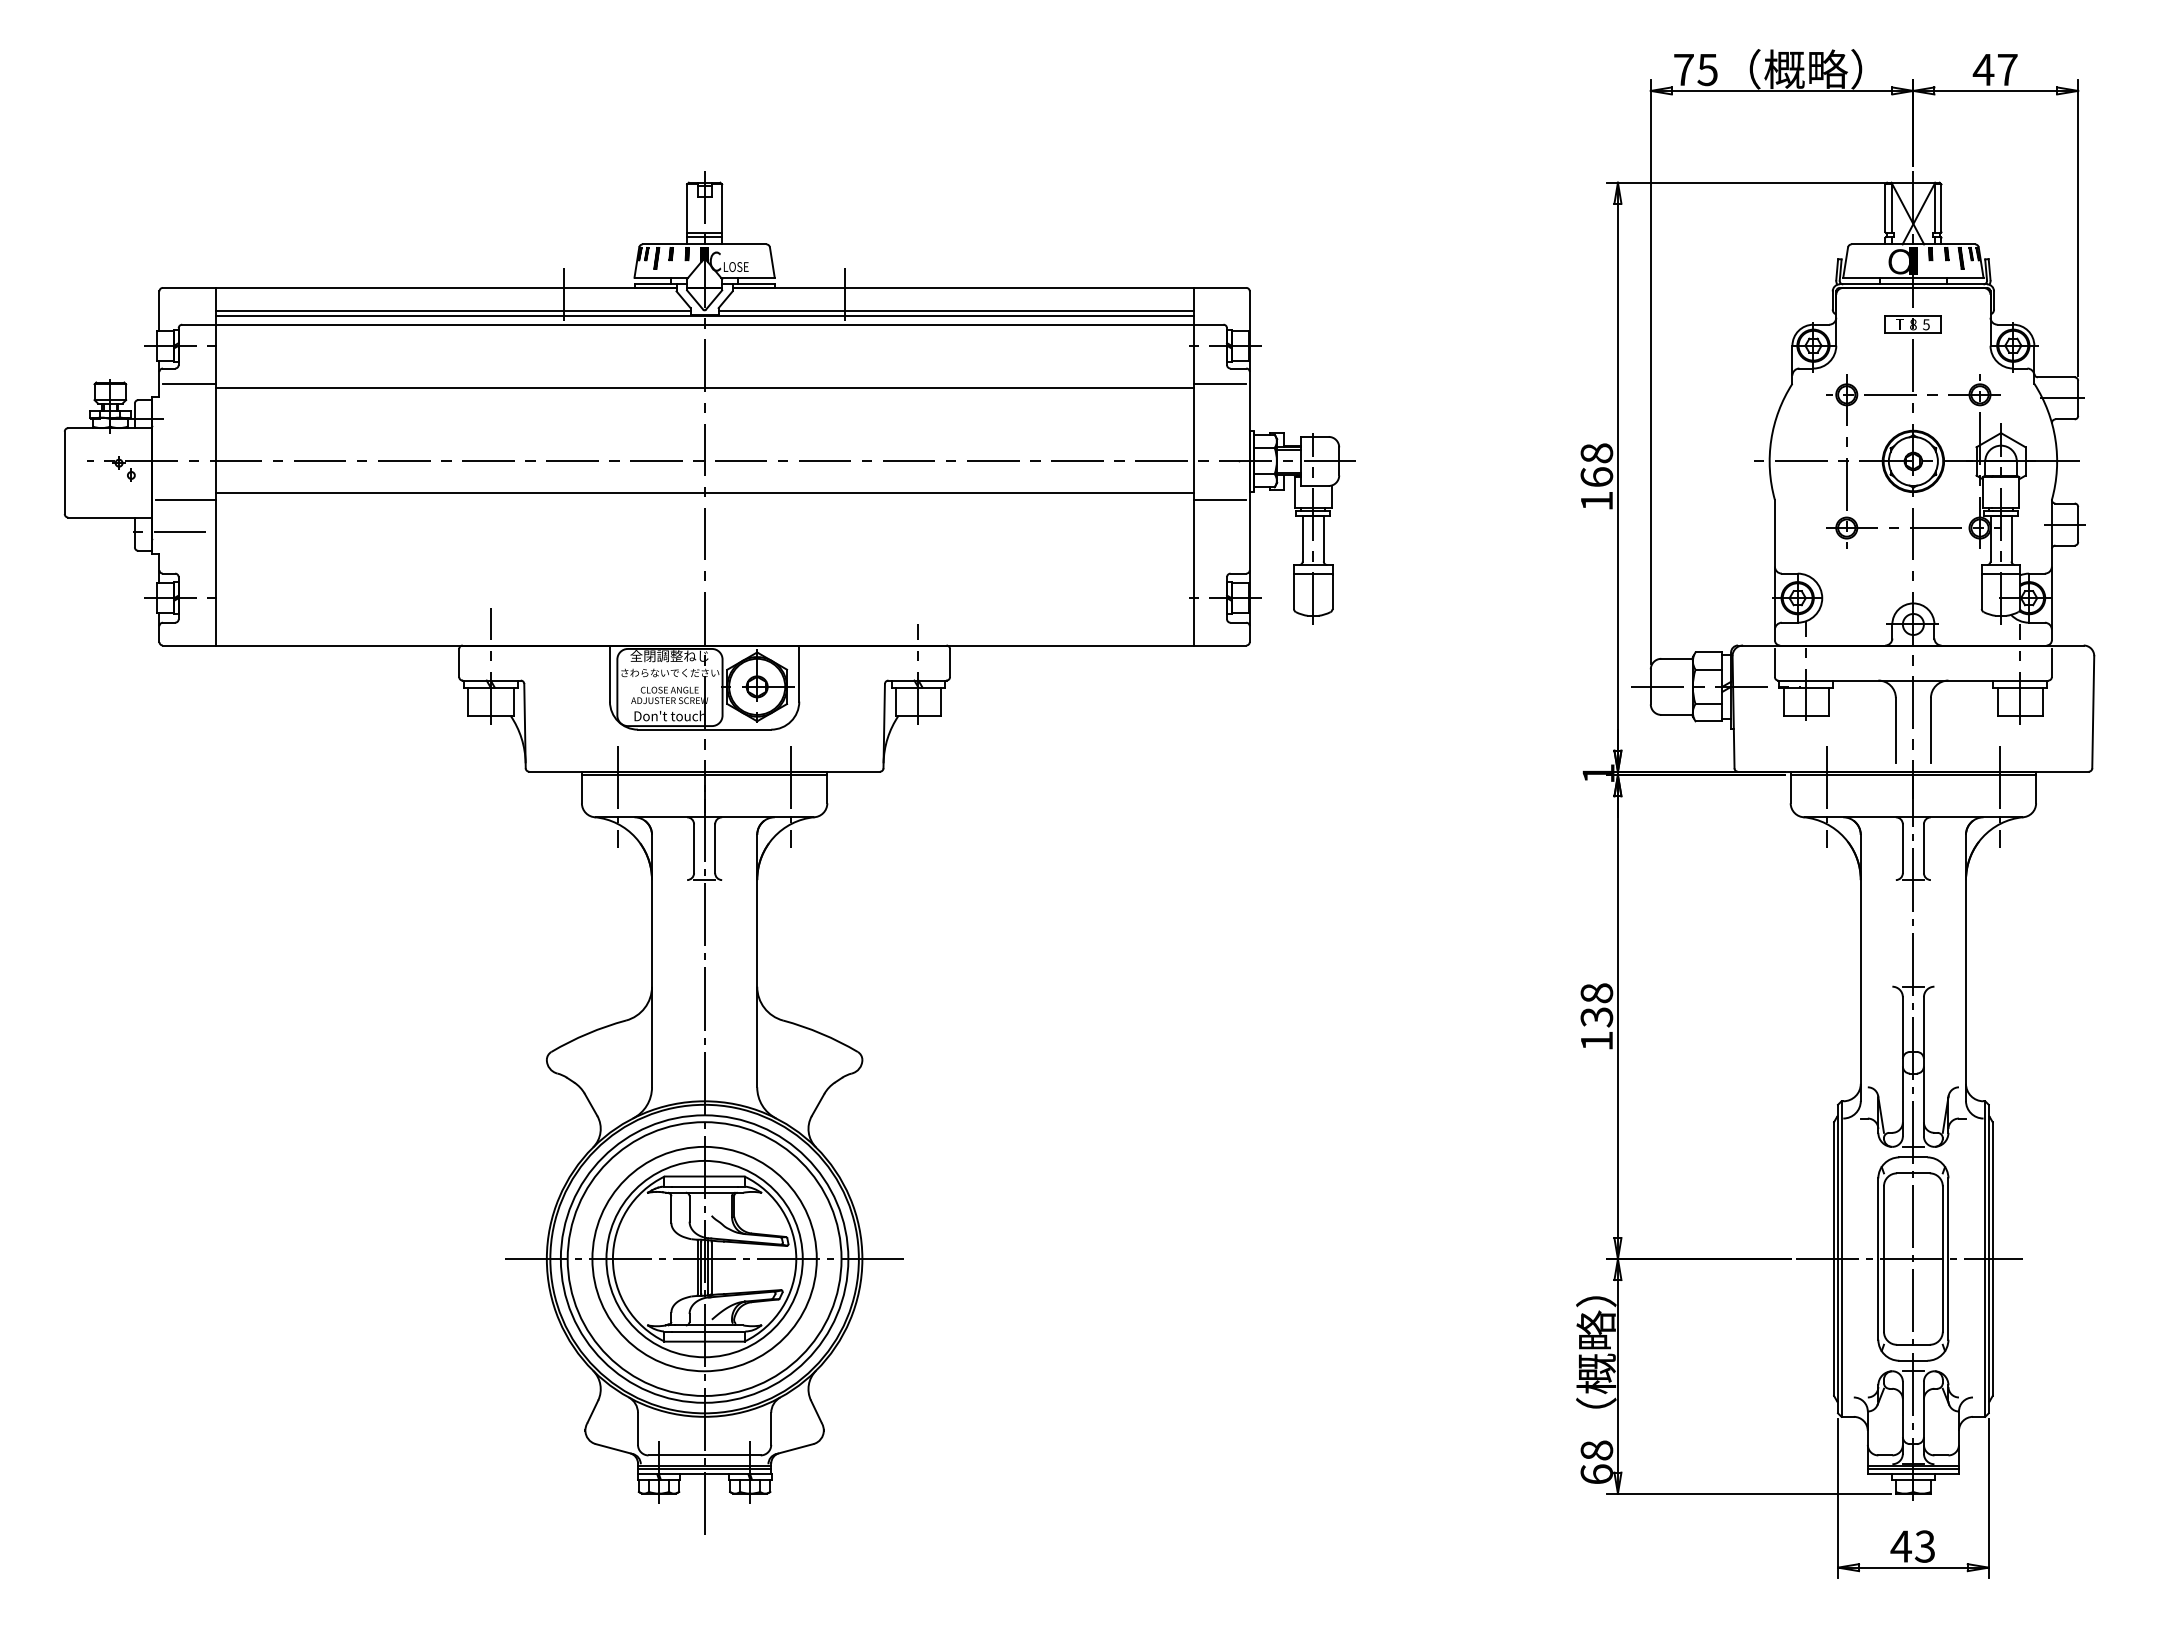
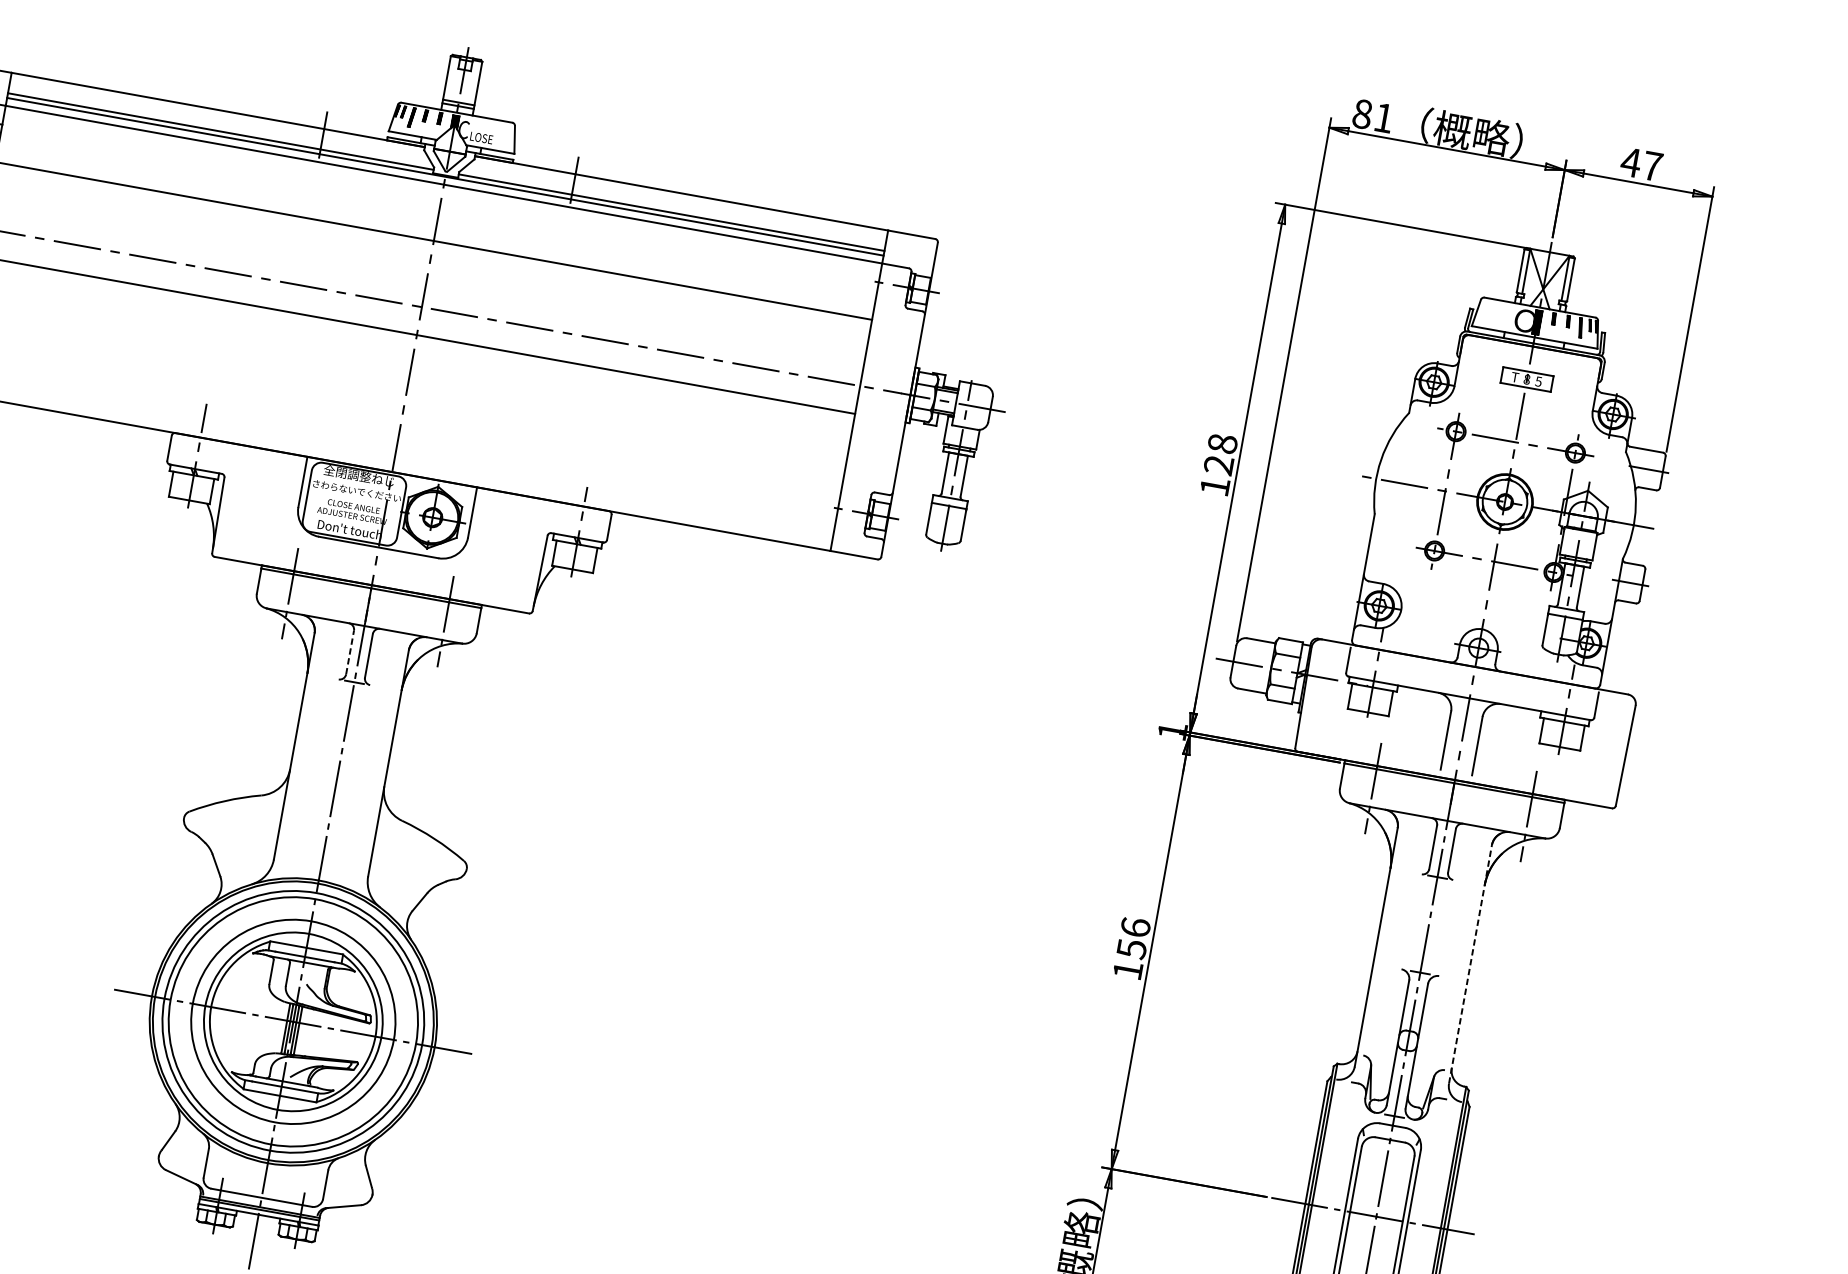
text: (1695, 69) -> (1372, 115), 75 -> 81
line: (1219, 383) -> (895, 320), removed
text: (1596, 477) -> (1218, 465), 168 -> 128
line: (1219, 499) -> (877, 424), removed
line: (694, 848) -> (350, 652), solid -> dashed
line: (1965, 967) -> (1470, 963), solid -> dashed
text: (1596, 1005) -> (1133, 938), 138 -> 156

